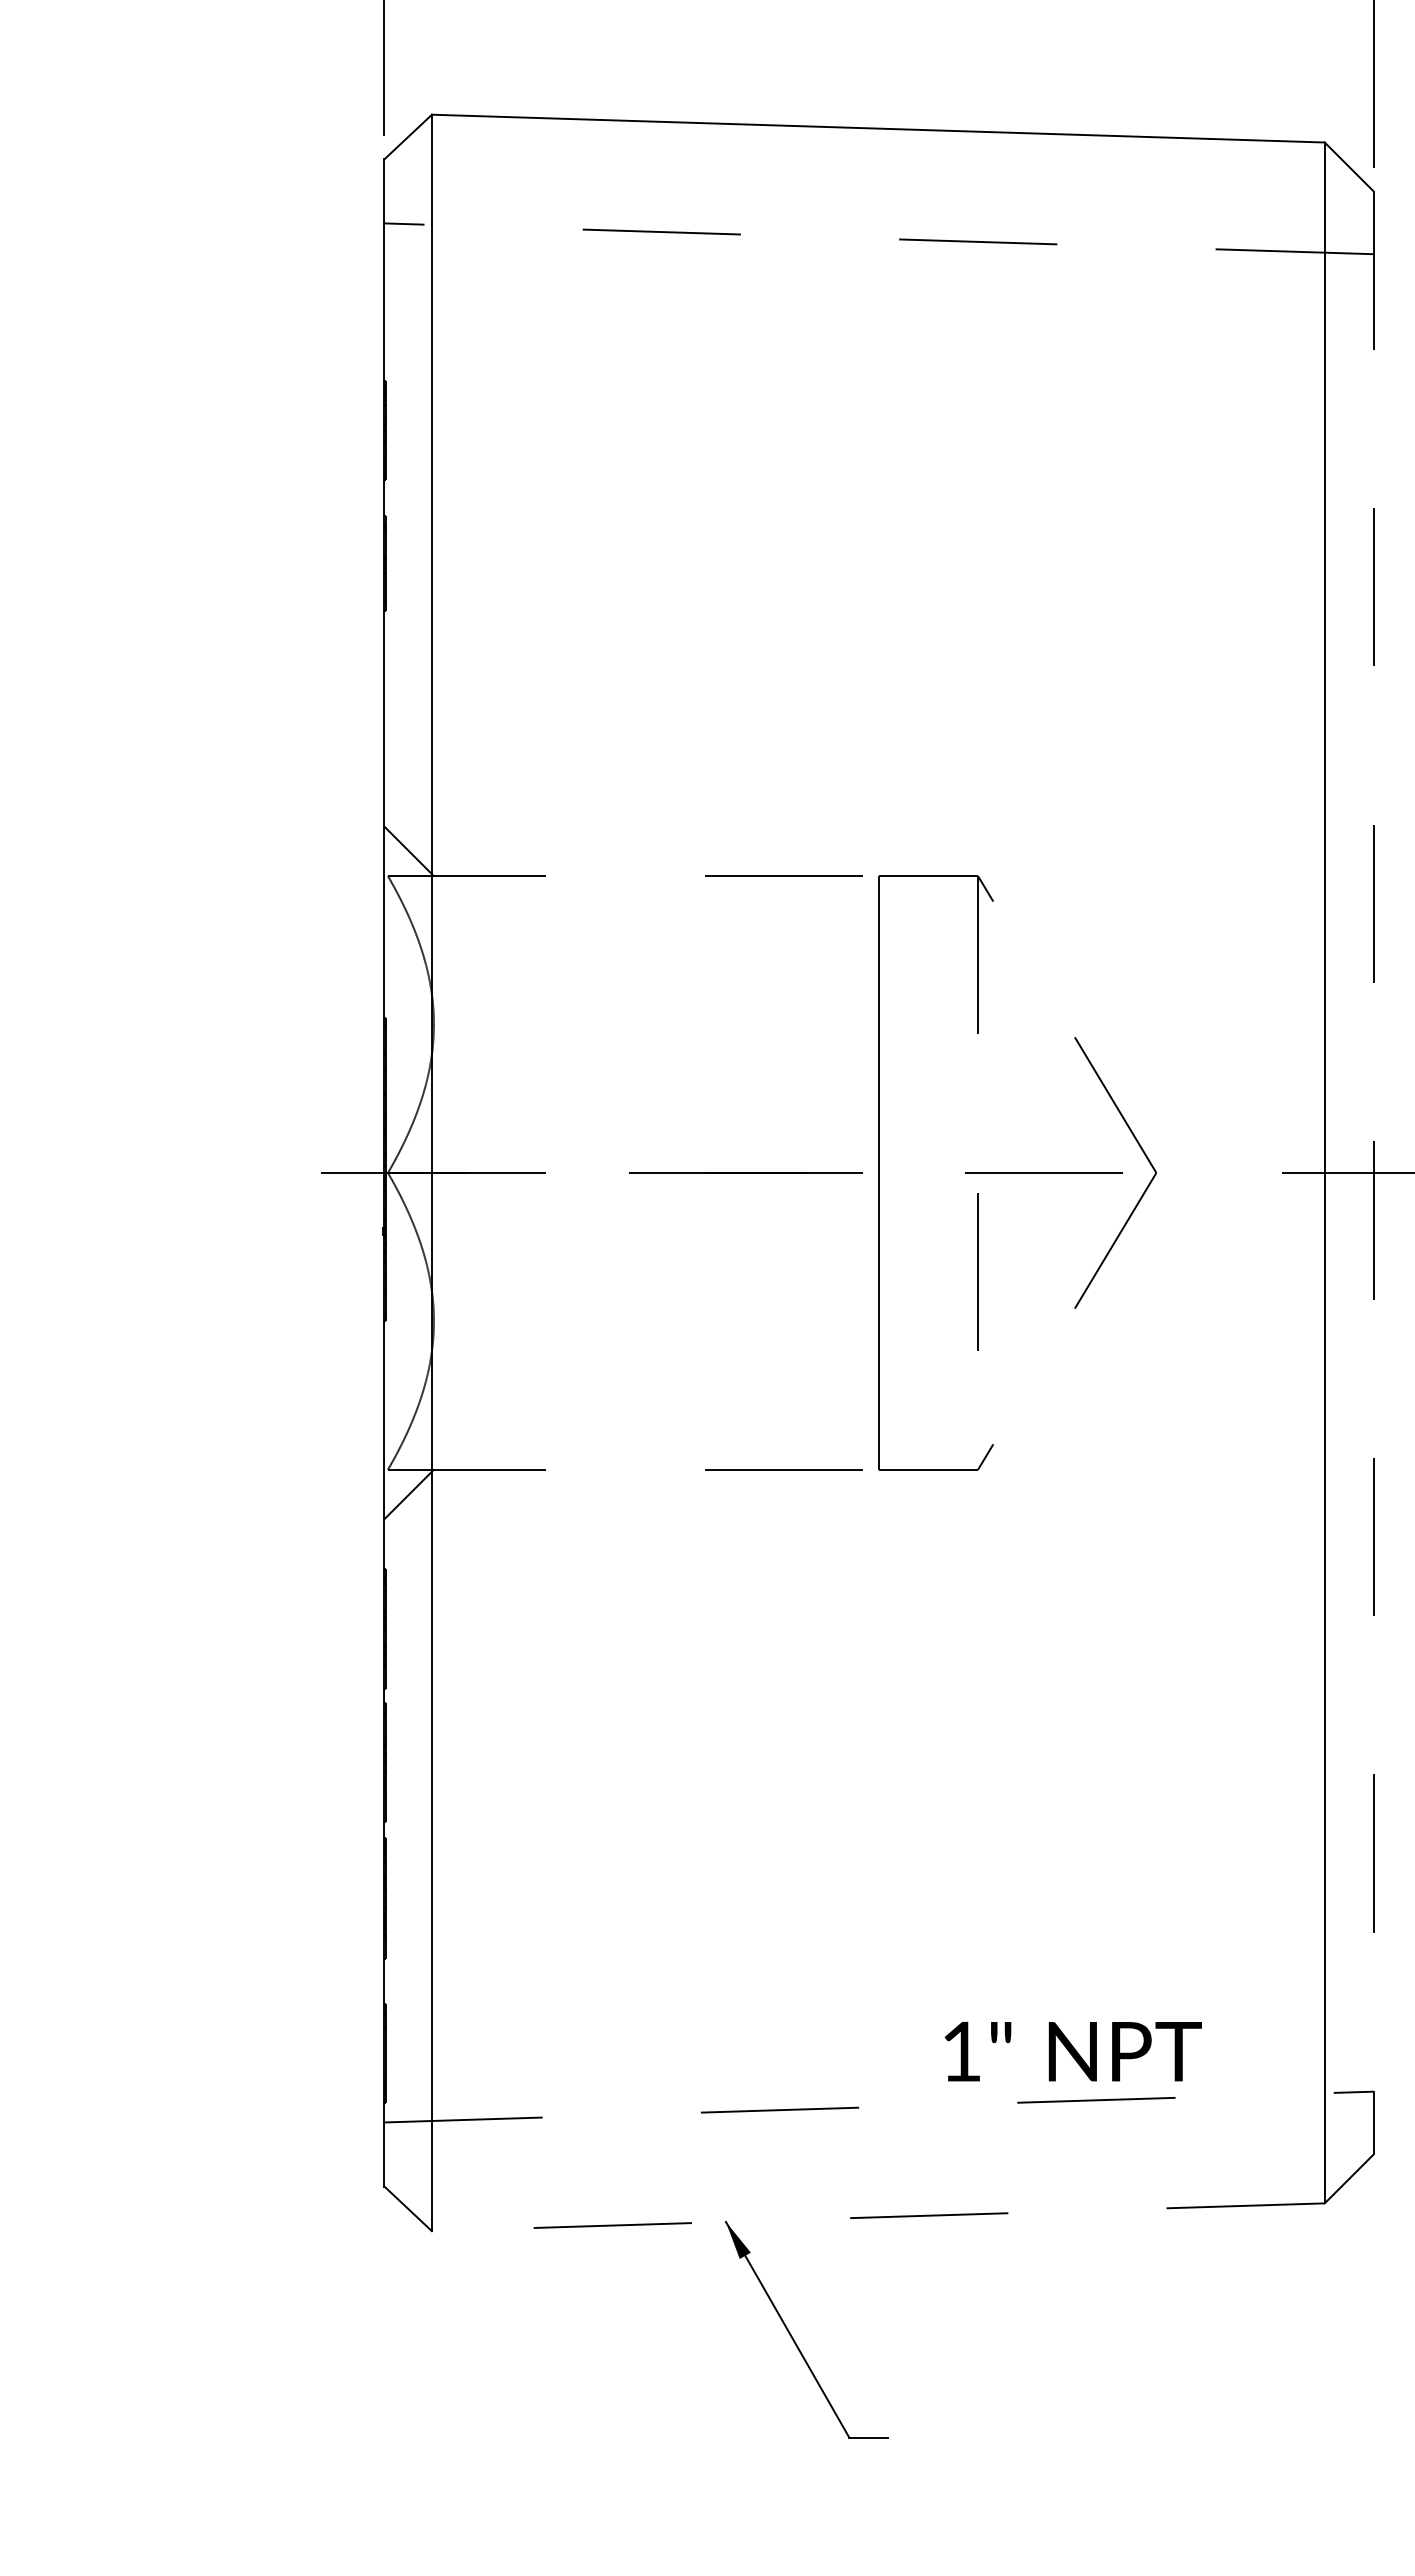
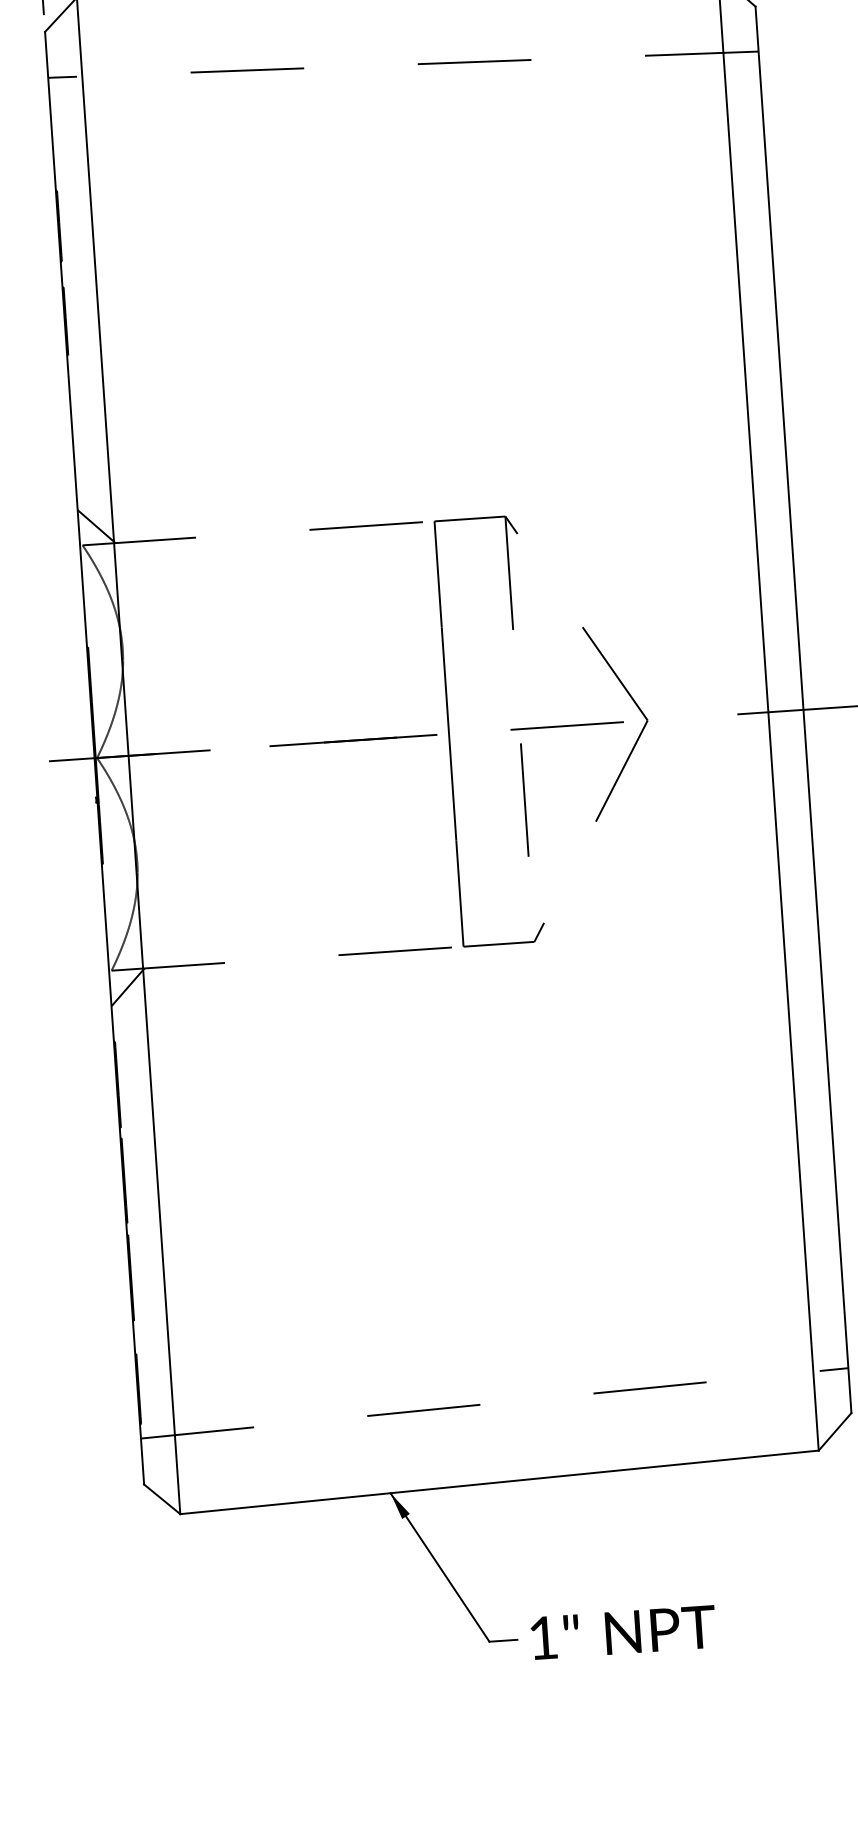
line: (1373, 1173) -> (803, 710), dashed -> solid
text: (1072, 2051) -> (622, 1632), moved
line: (878, 2217) -> (499, 1482), dashed -> solid

